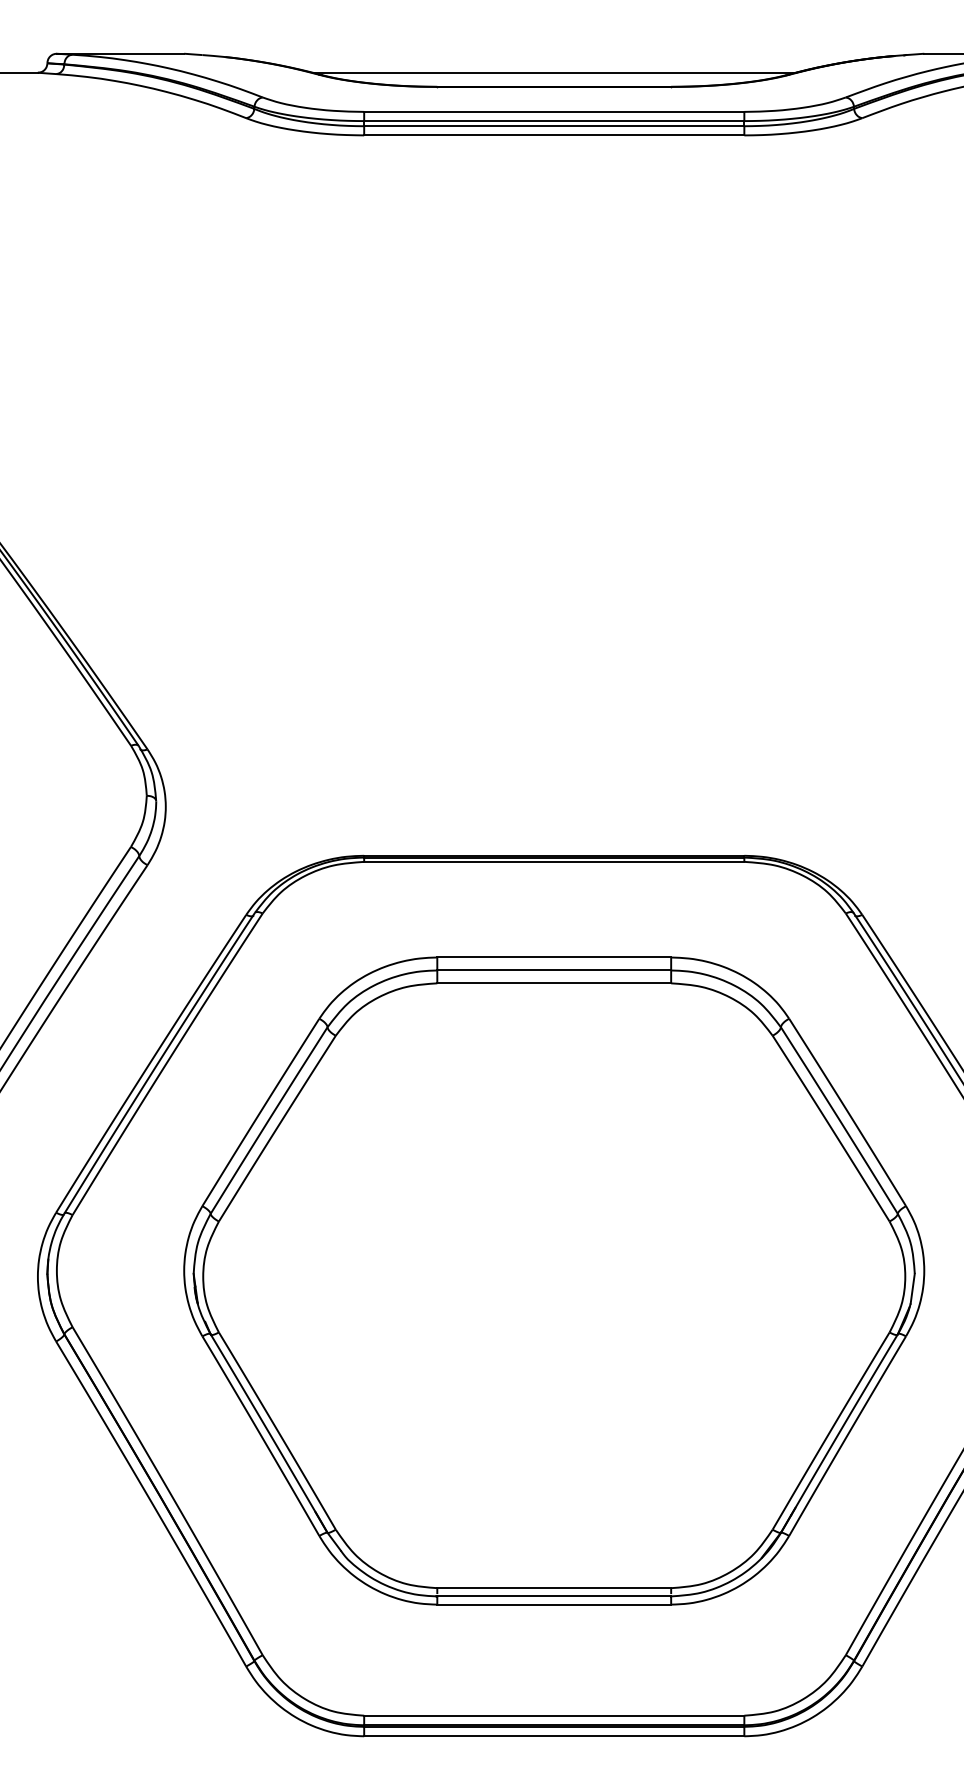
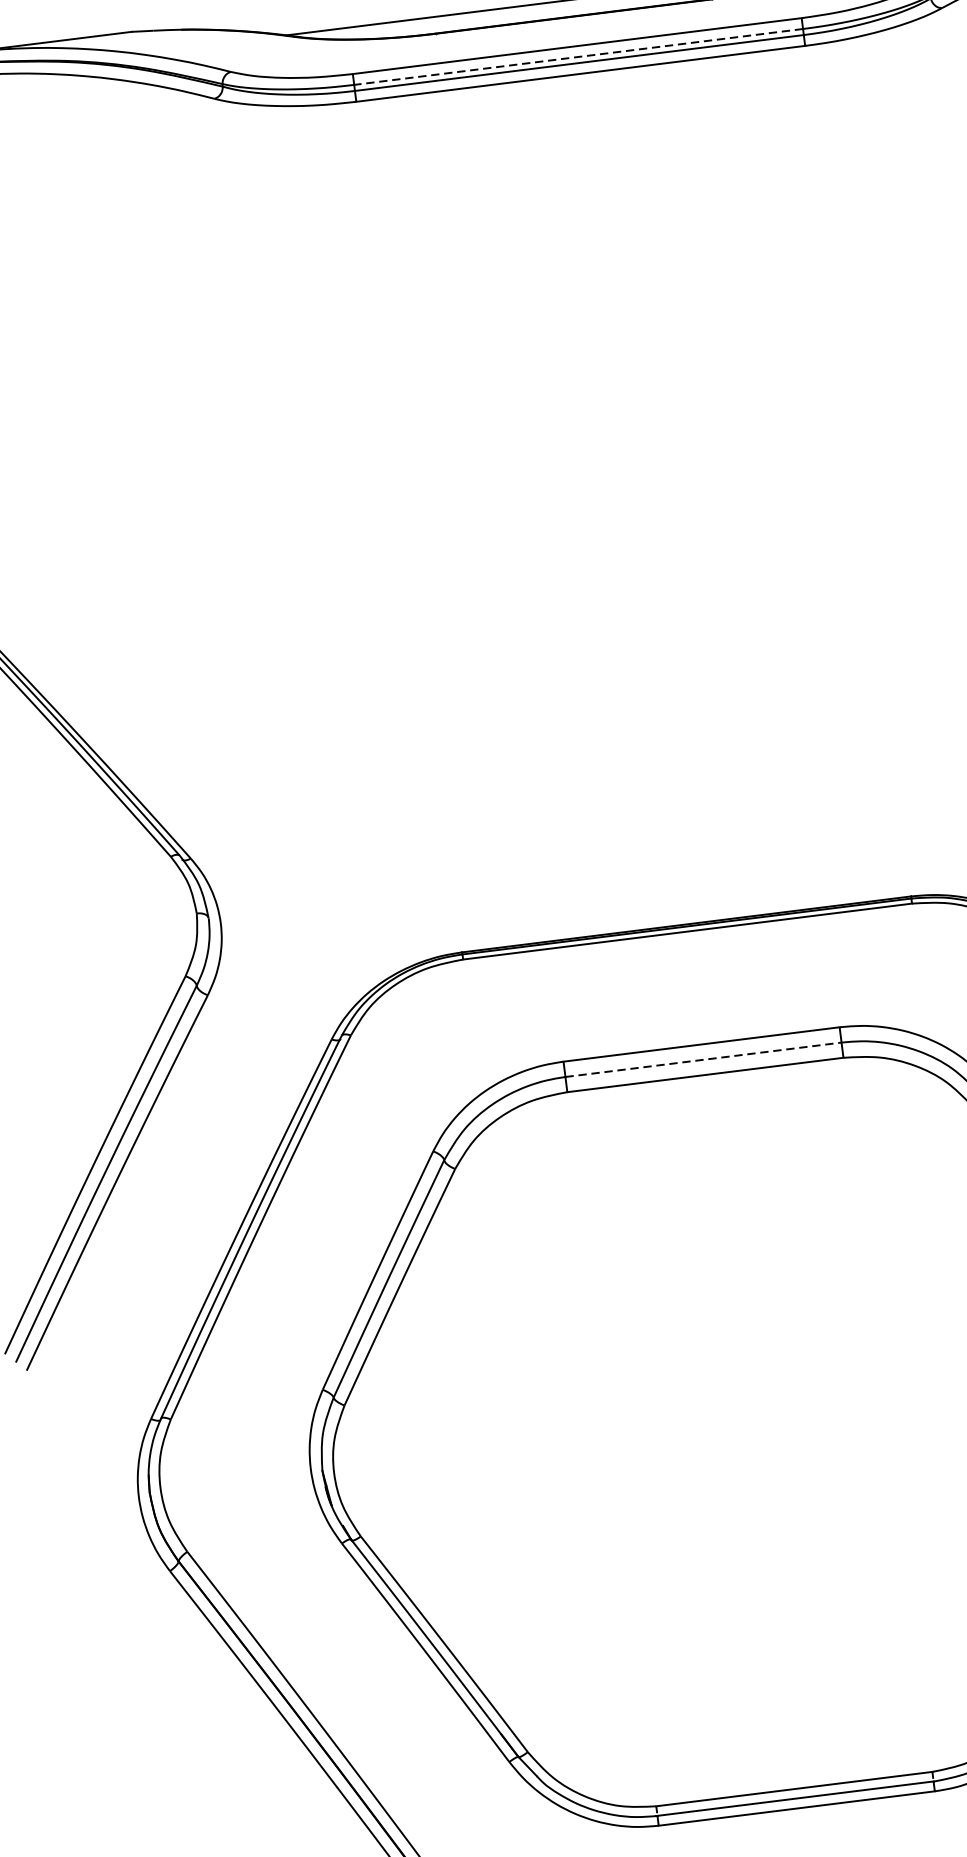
line: (553, 121) -> (577, 57), solid -> dashed
line: (554, 970) -> (703, 1059), solid -> dashed

